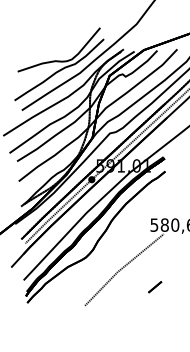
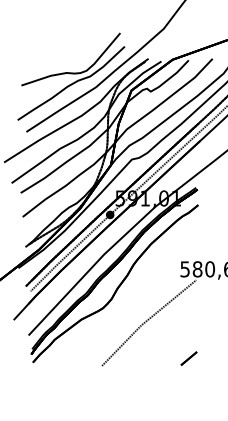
line: (154, 287) -> (188, 358), moved

